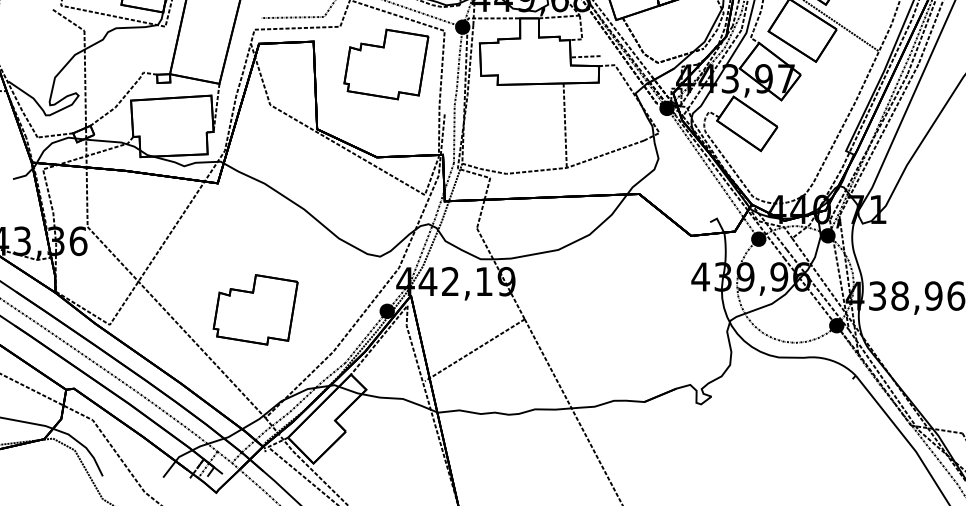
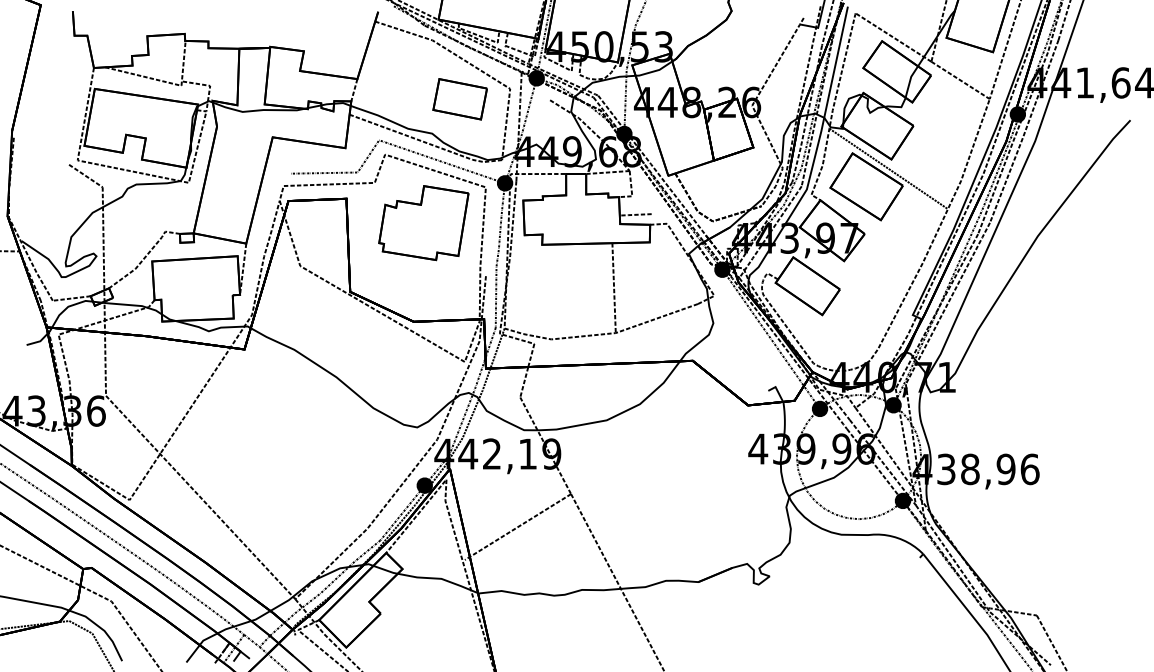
part: (255, 310) -> (284, 484), removed

